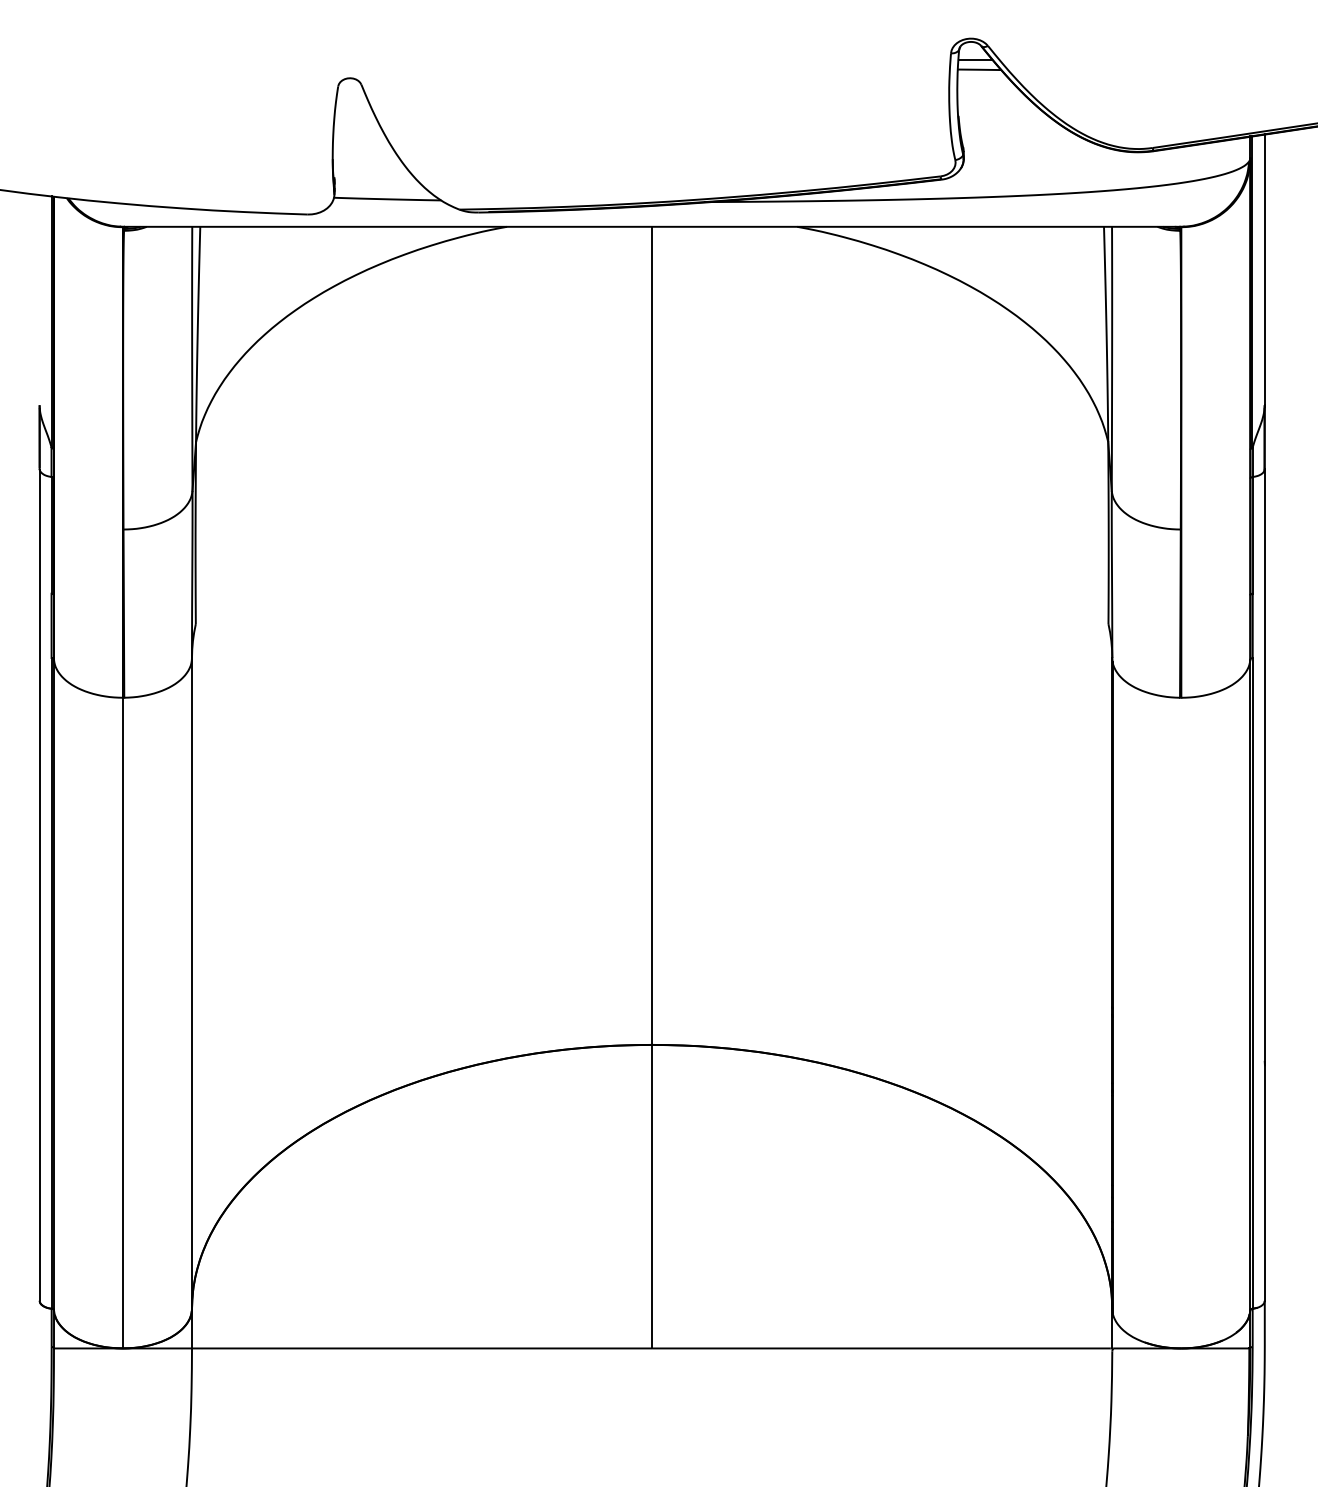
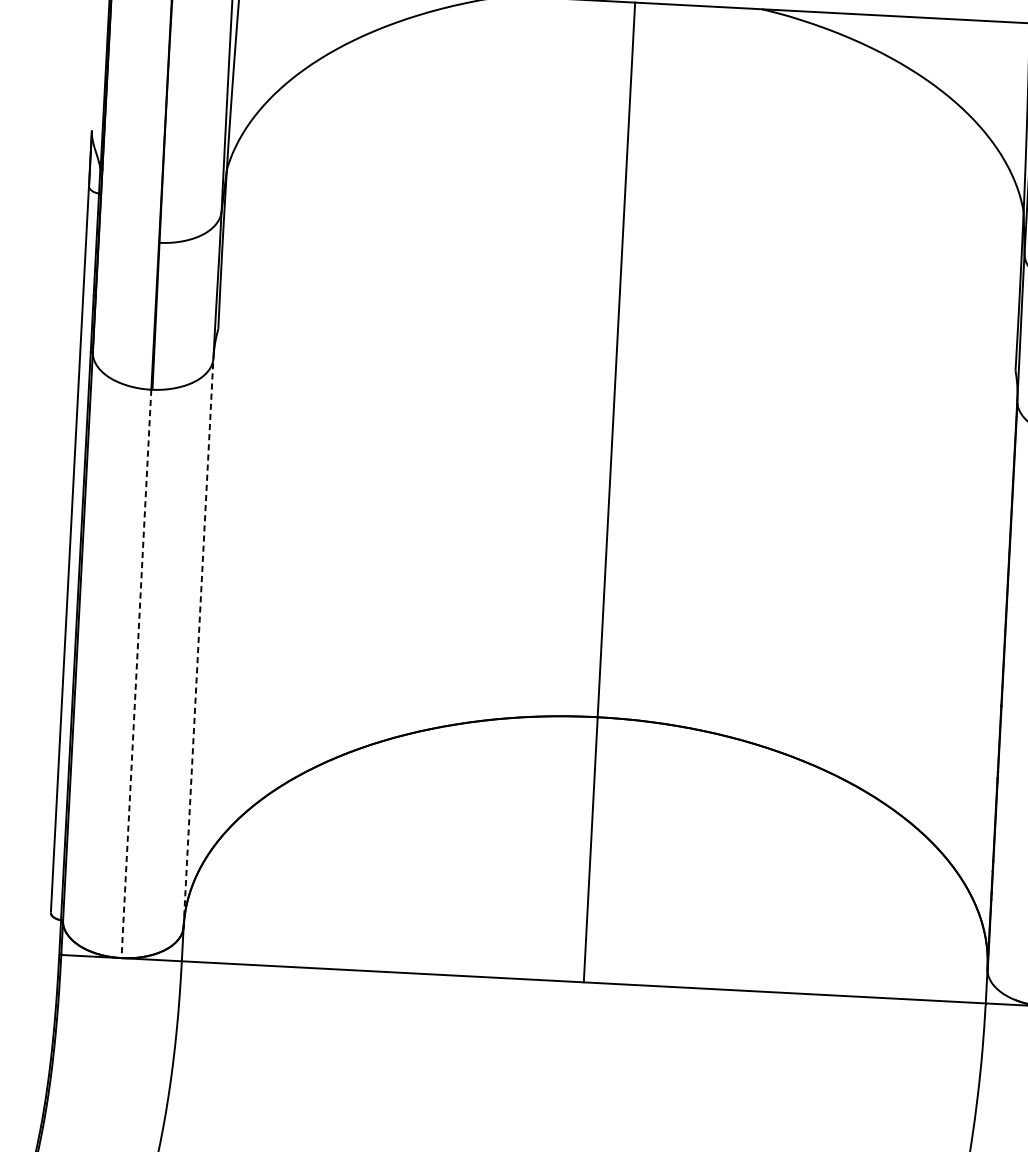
line: (191, 983) -> (198, 642), solid -> dashed
line: (122, 1023) -> (136, 674), solid -> dashed

